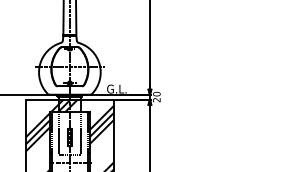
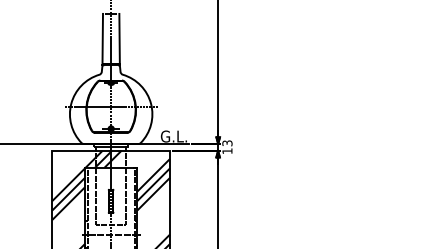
text: (156, 97) -> (227, 147), 20 -> 13

